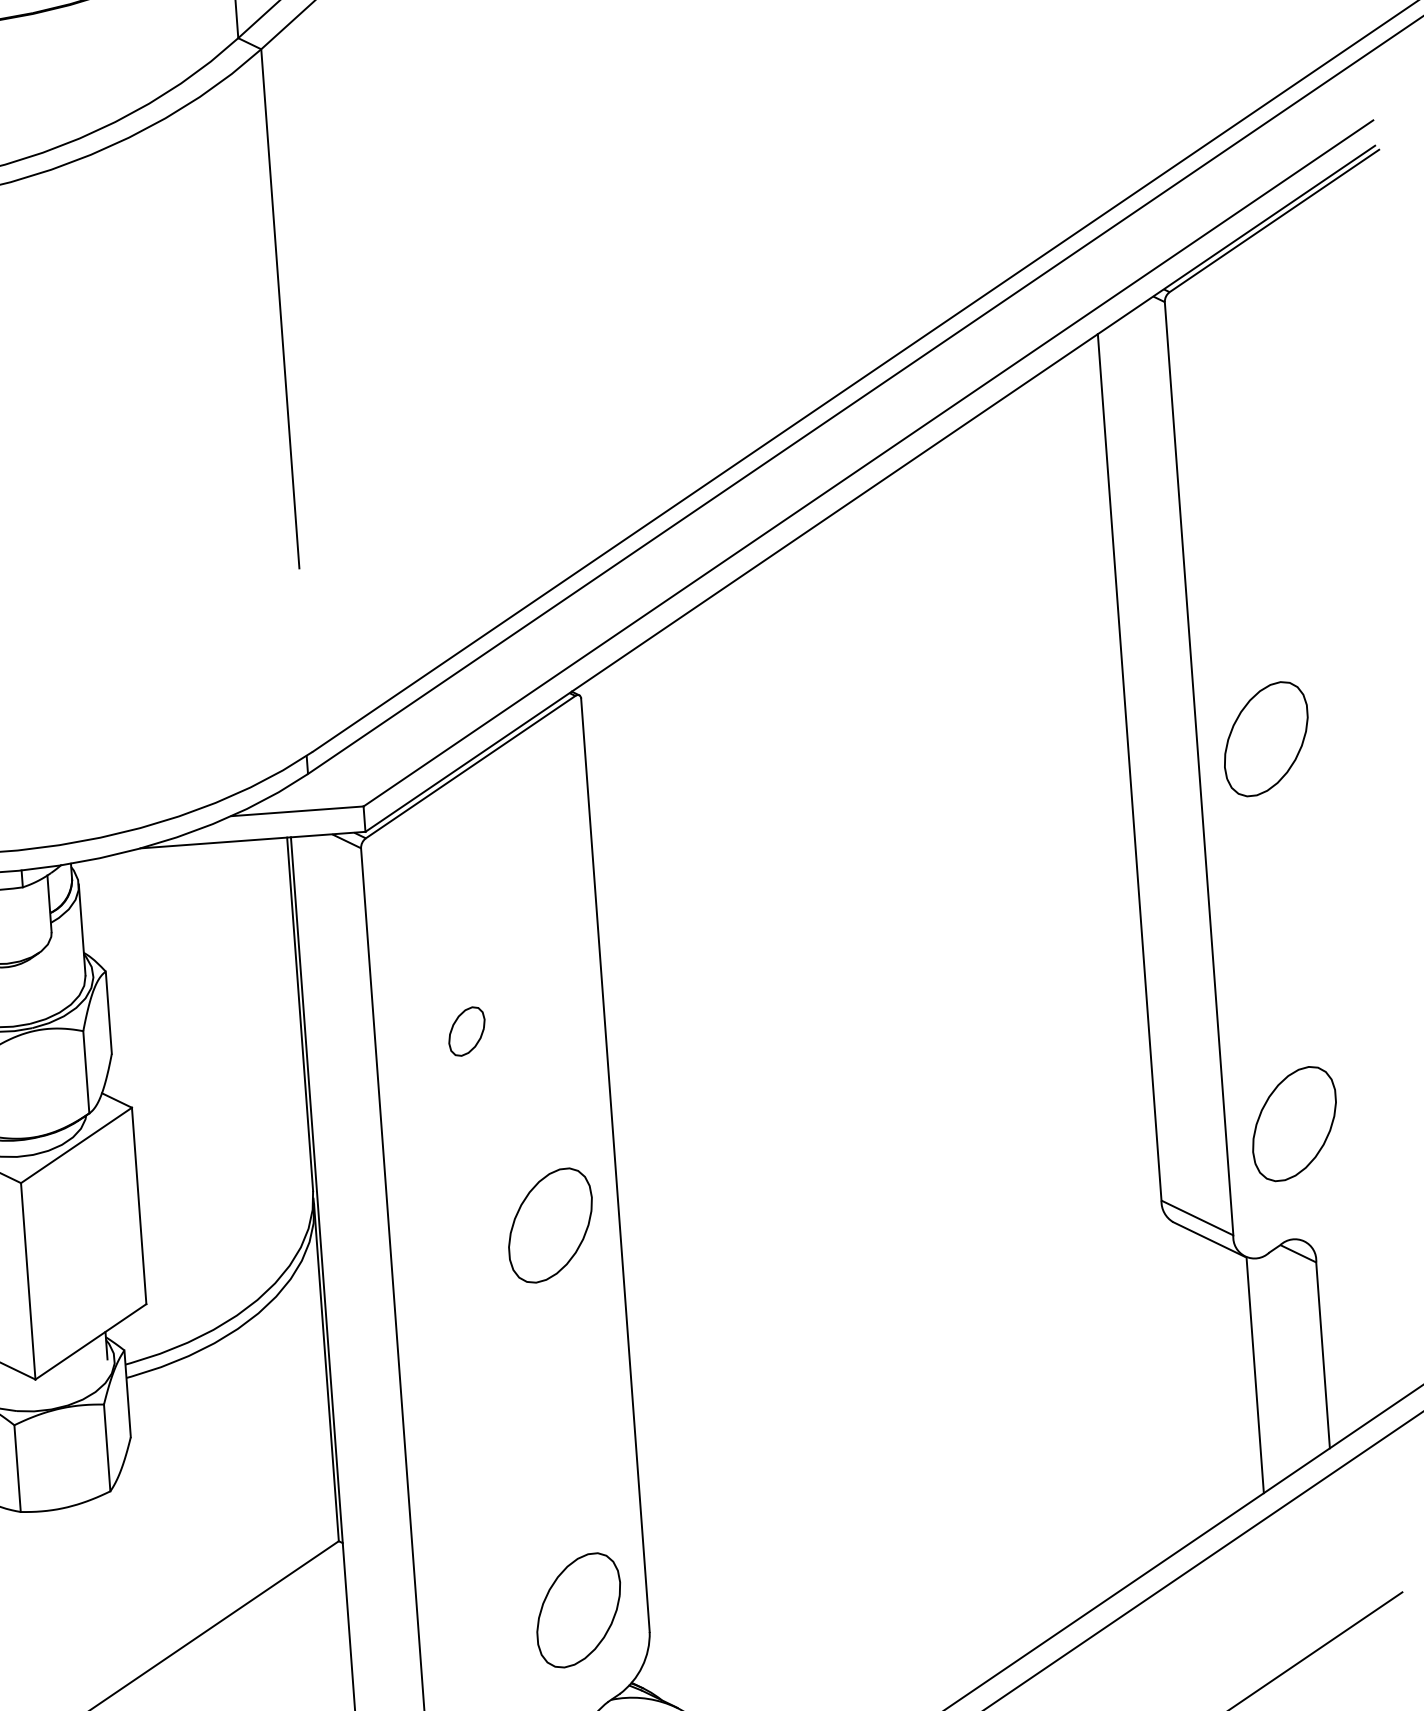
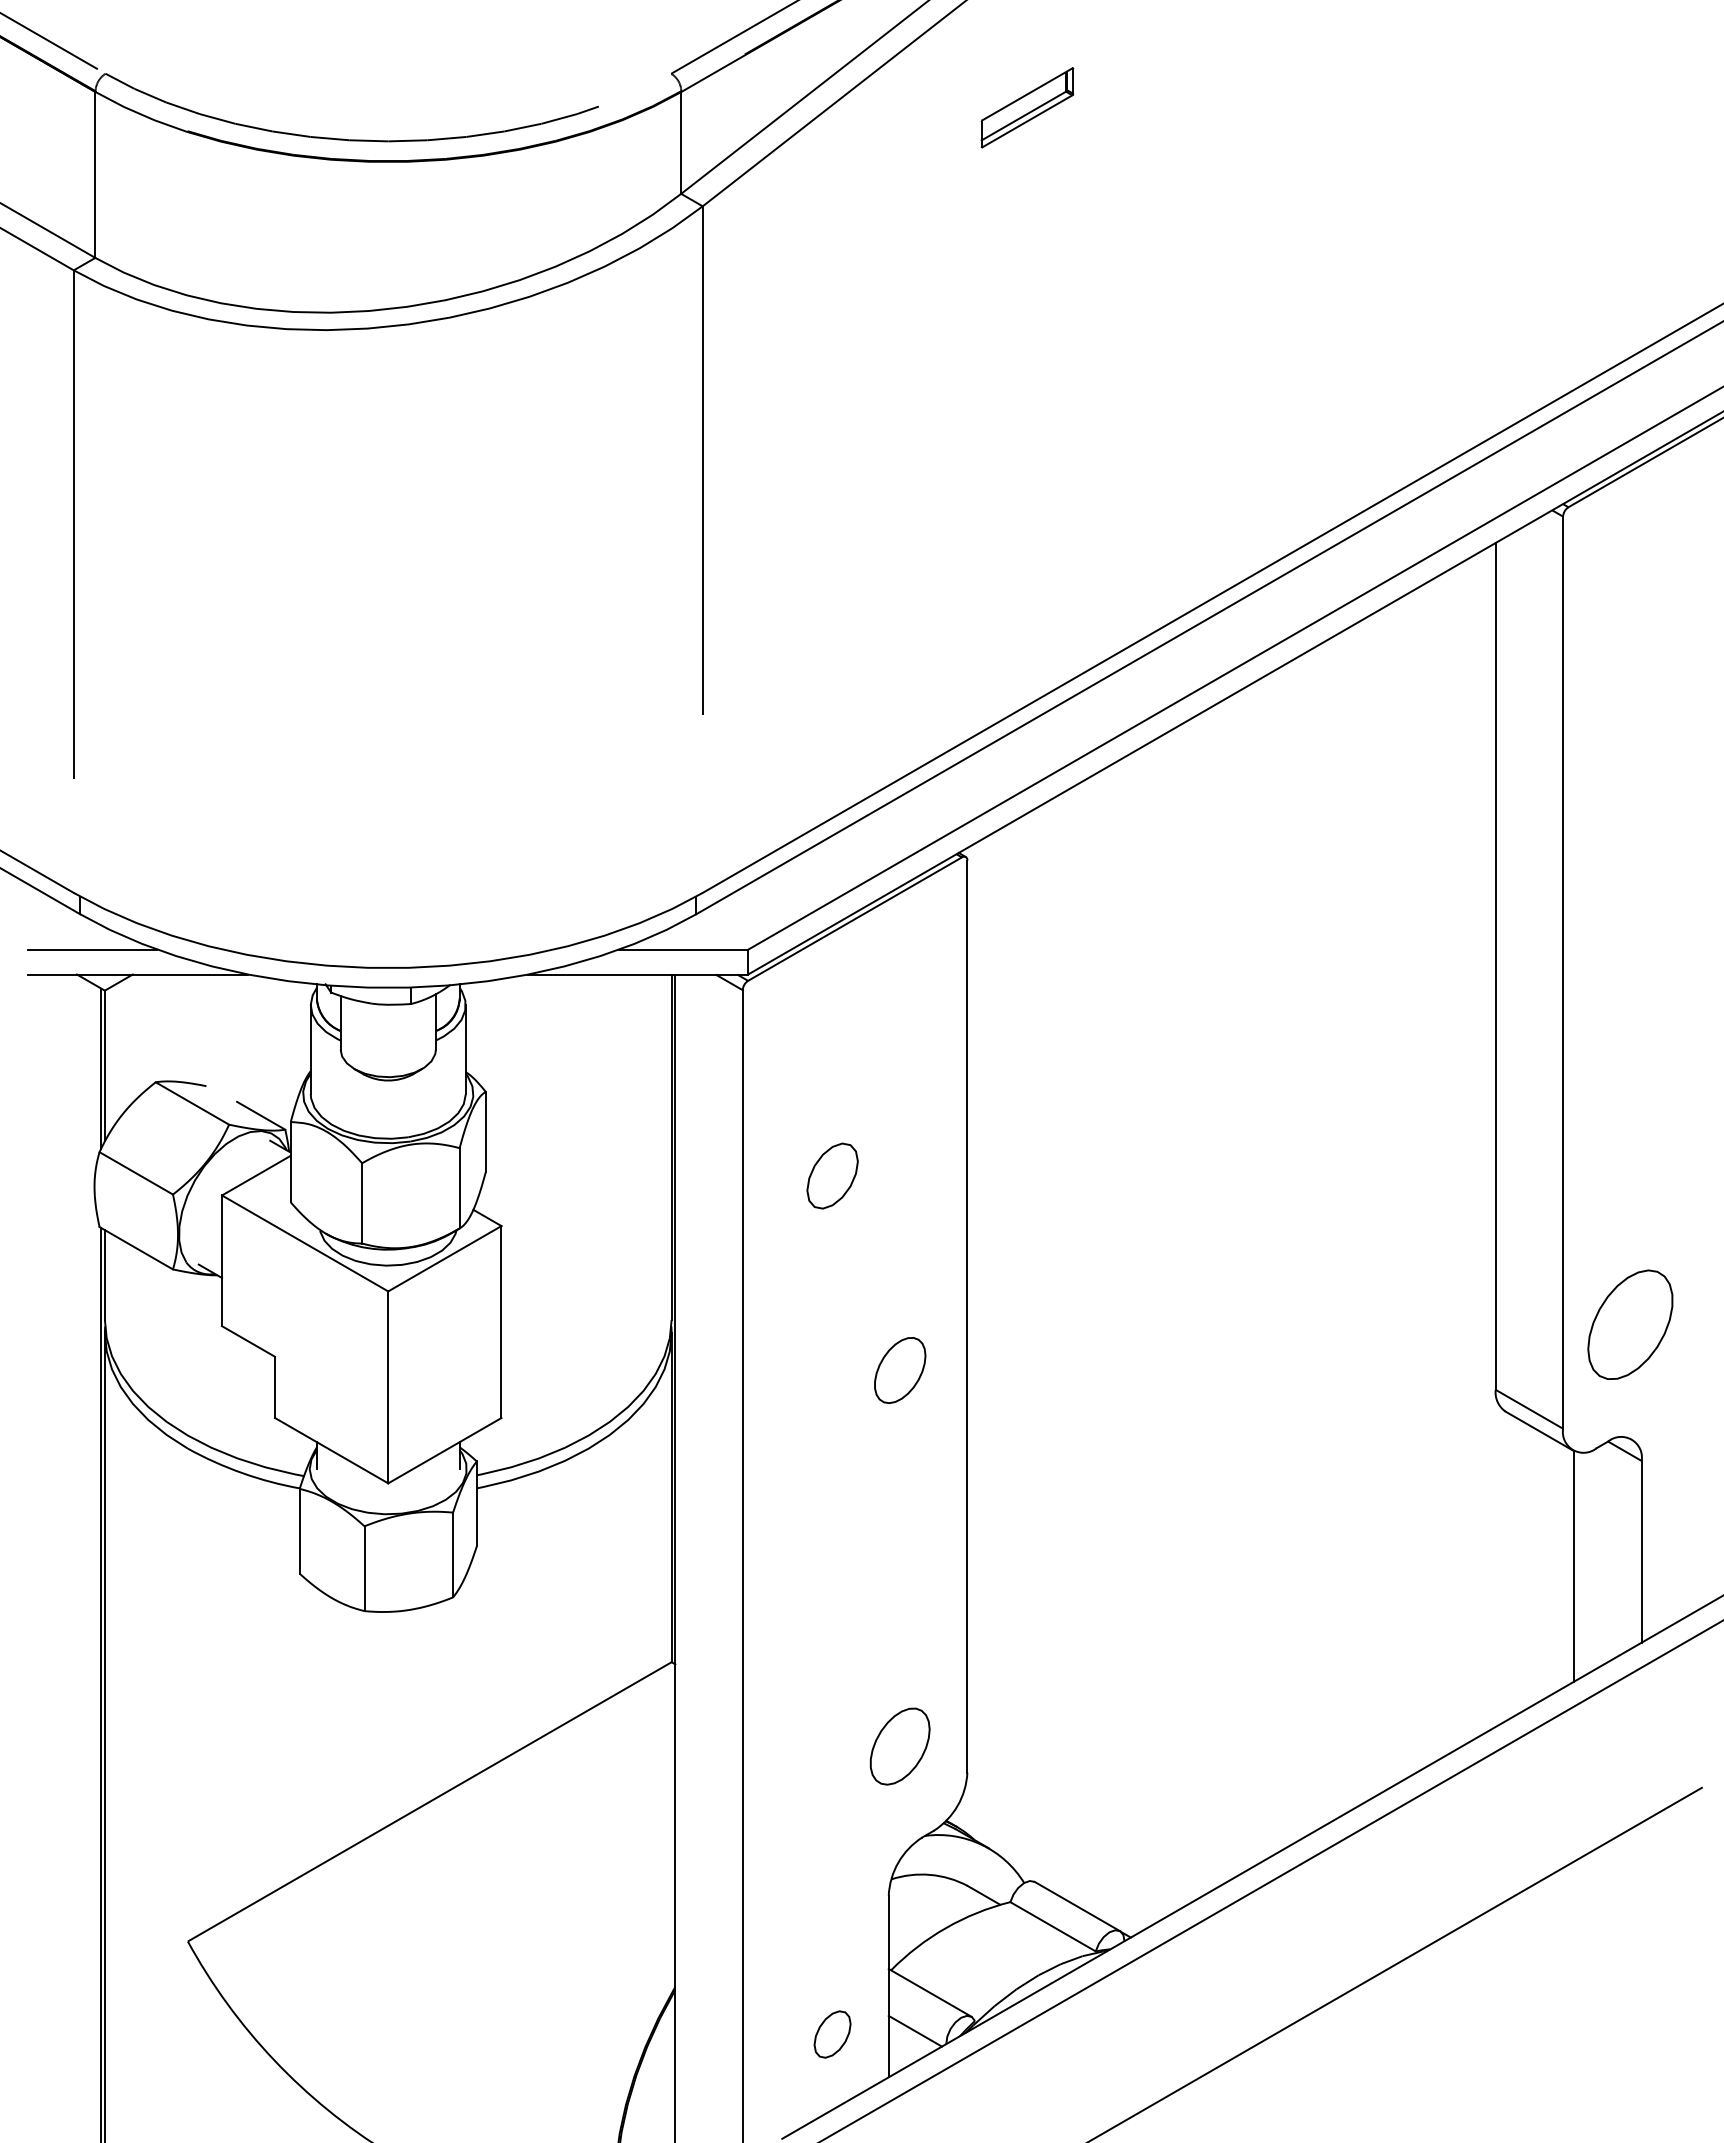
part: (1266, 738) -> (1630, 948), removed
part: (466, 1031) -> (832, 1175), size x1.4
part: (551, 1225) -> (900, 1370), size x0.6
part: (579, 1610) -> (900, 1746), size x0.7

